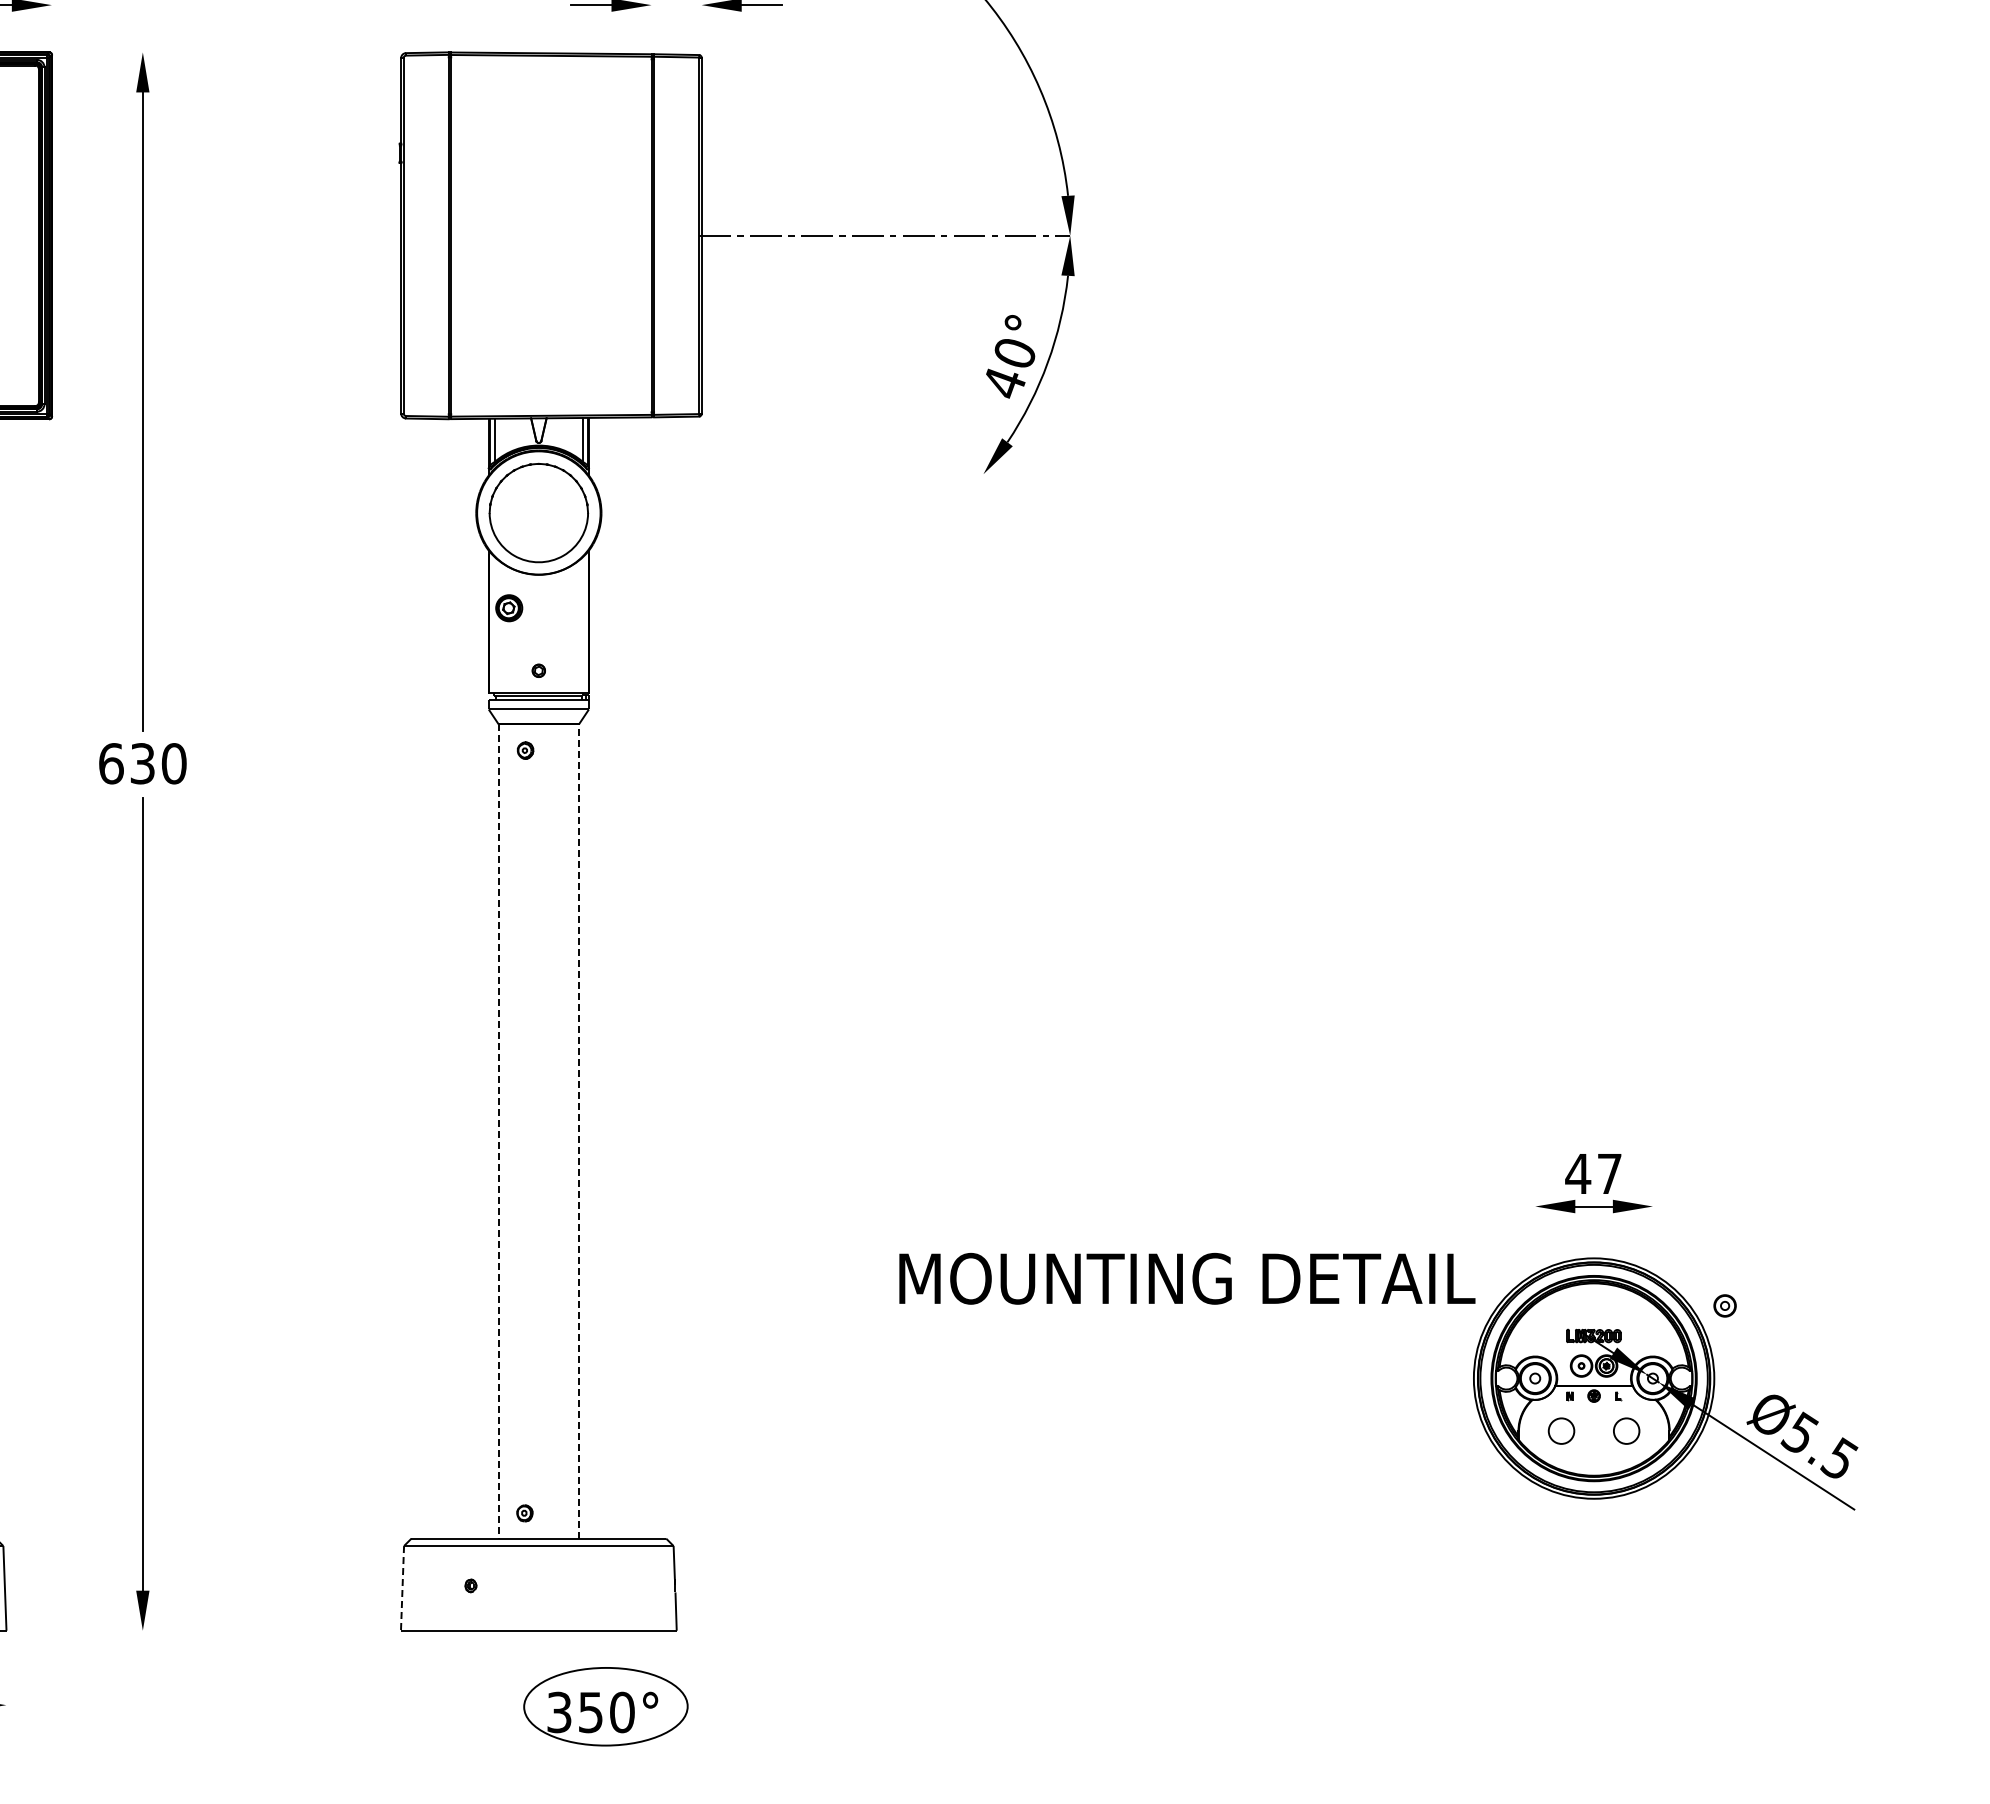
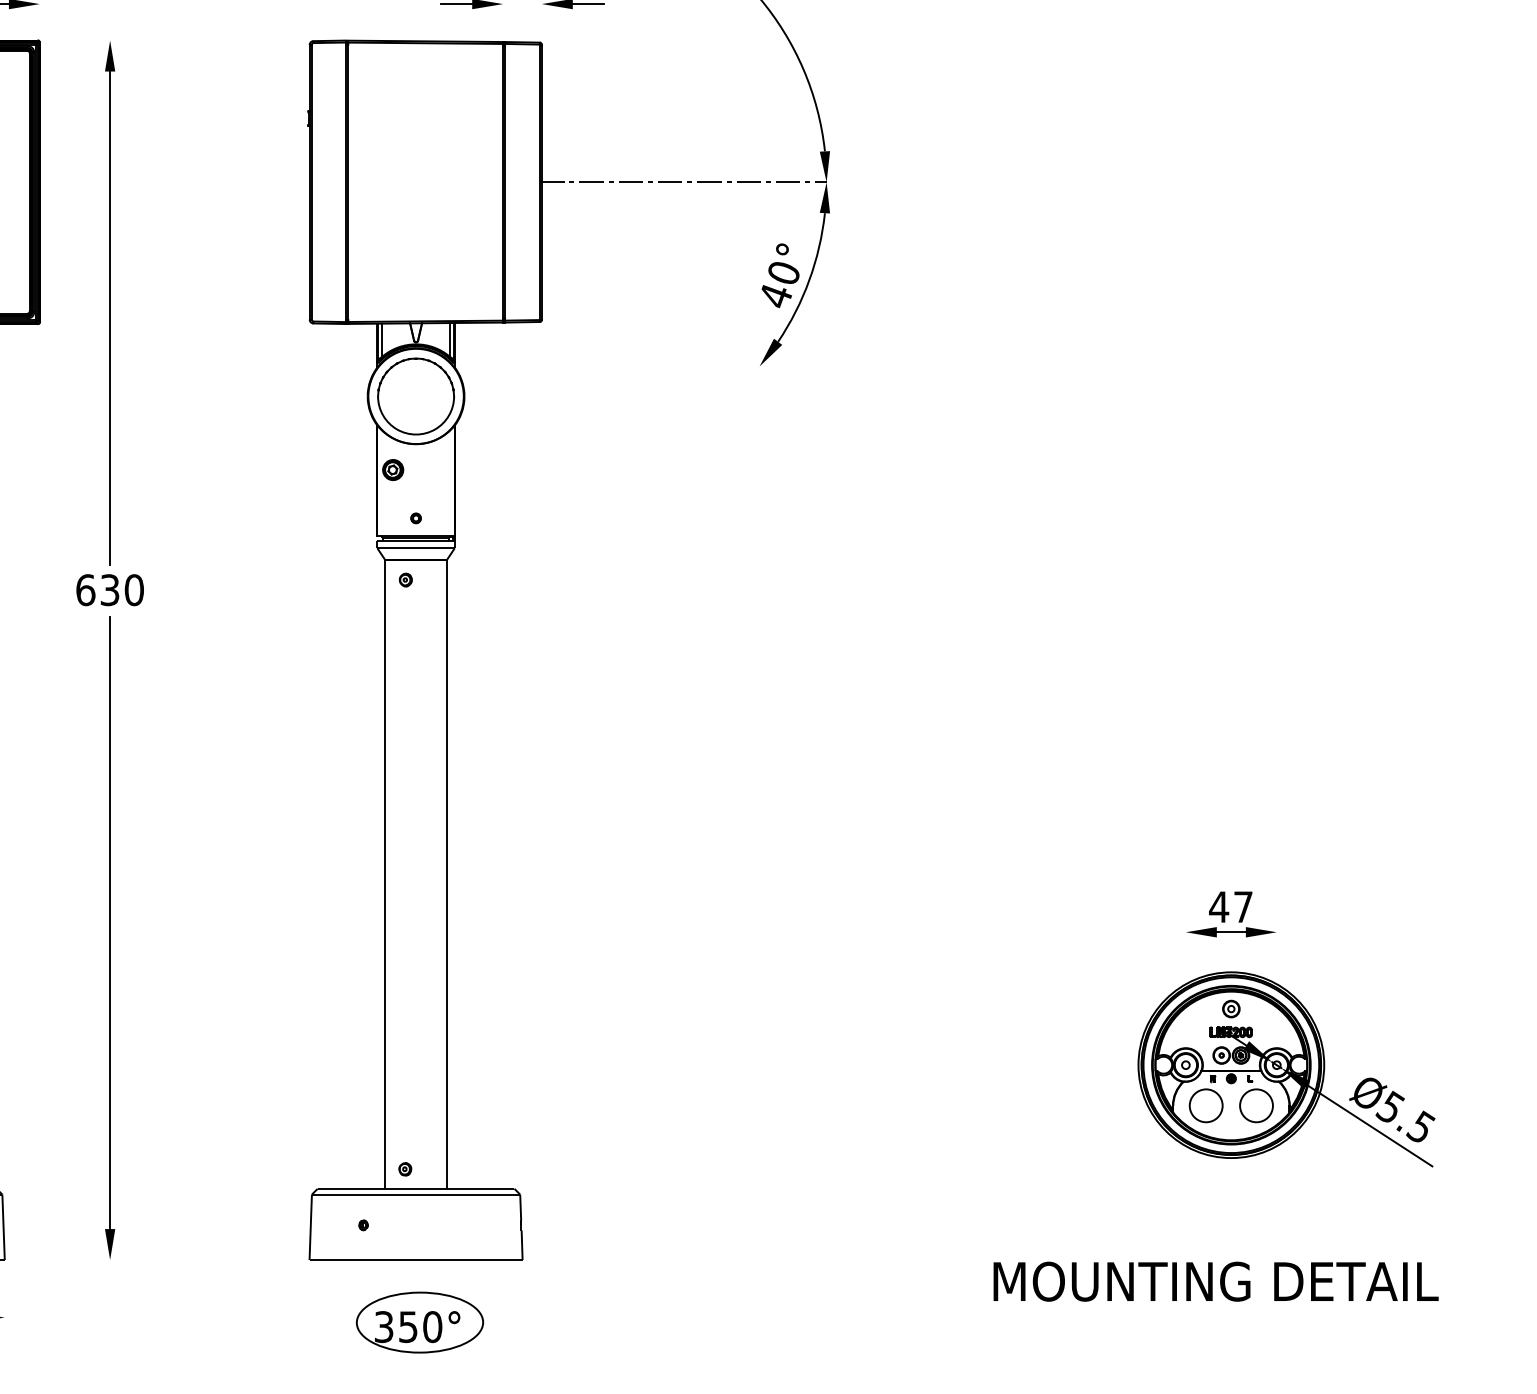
line: (579, 1130) -> (447, 873), dashed -> solid
line: (498, 1131) -> (384, 874), dashed -> solid
text: (1187, 1278) -> (1216, 1281), moved
part: (1724, 1305) -> (1230, 1008), moved
circle: (1561, 1430) -> (1206, 1105), size x1.67
circle: (1626, 1430) -> (1256, 1105), size x1.67
line: (402, 1588) -> (310, 1227), dashed -> solid
part: (605, 1706) -> (419, 1322), moved

